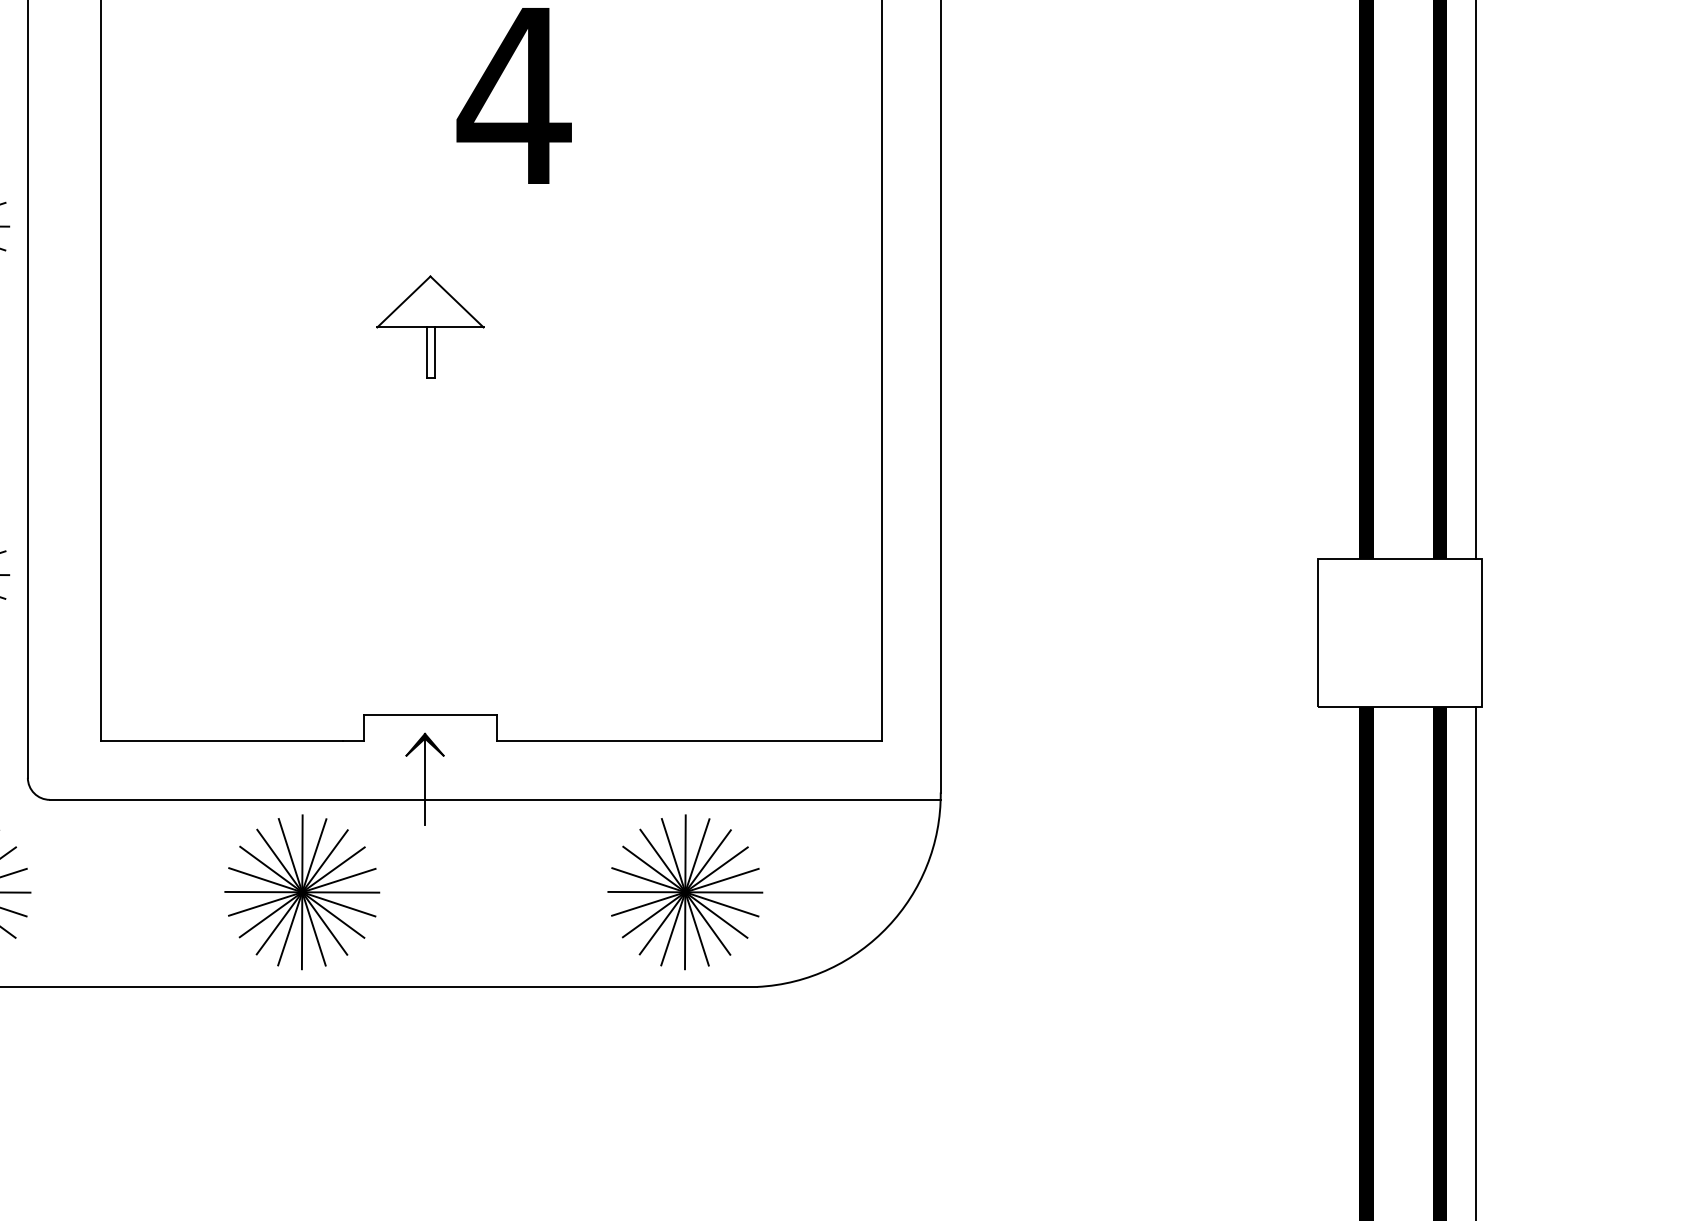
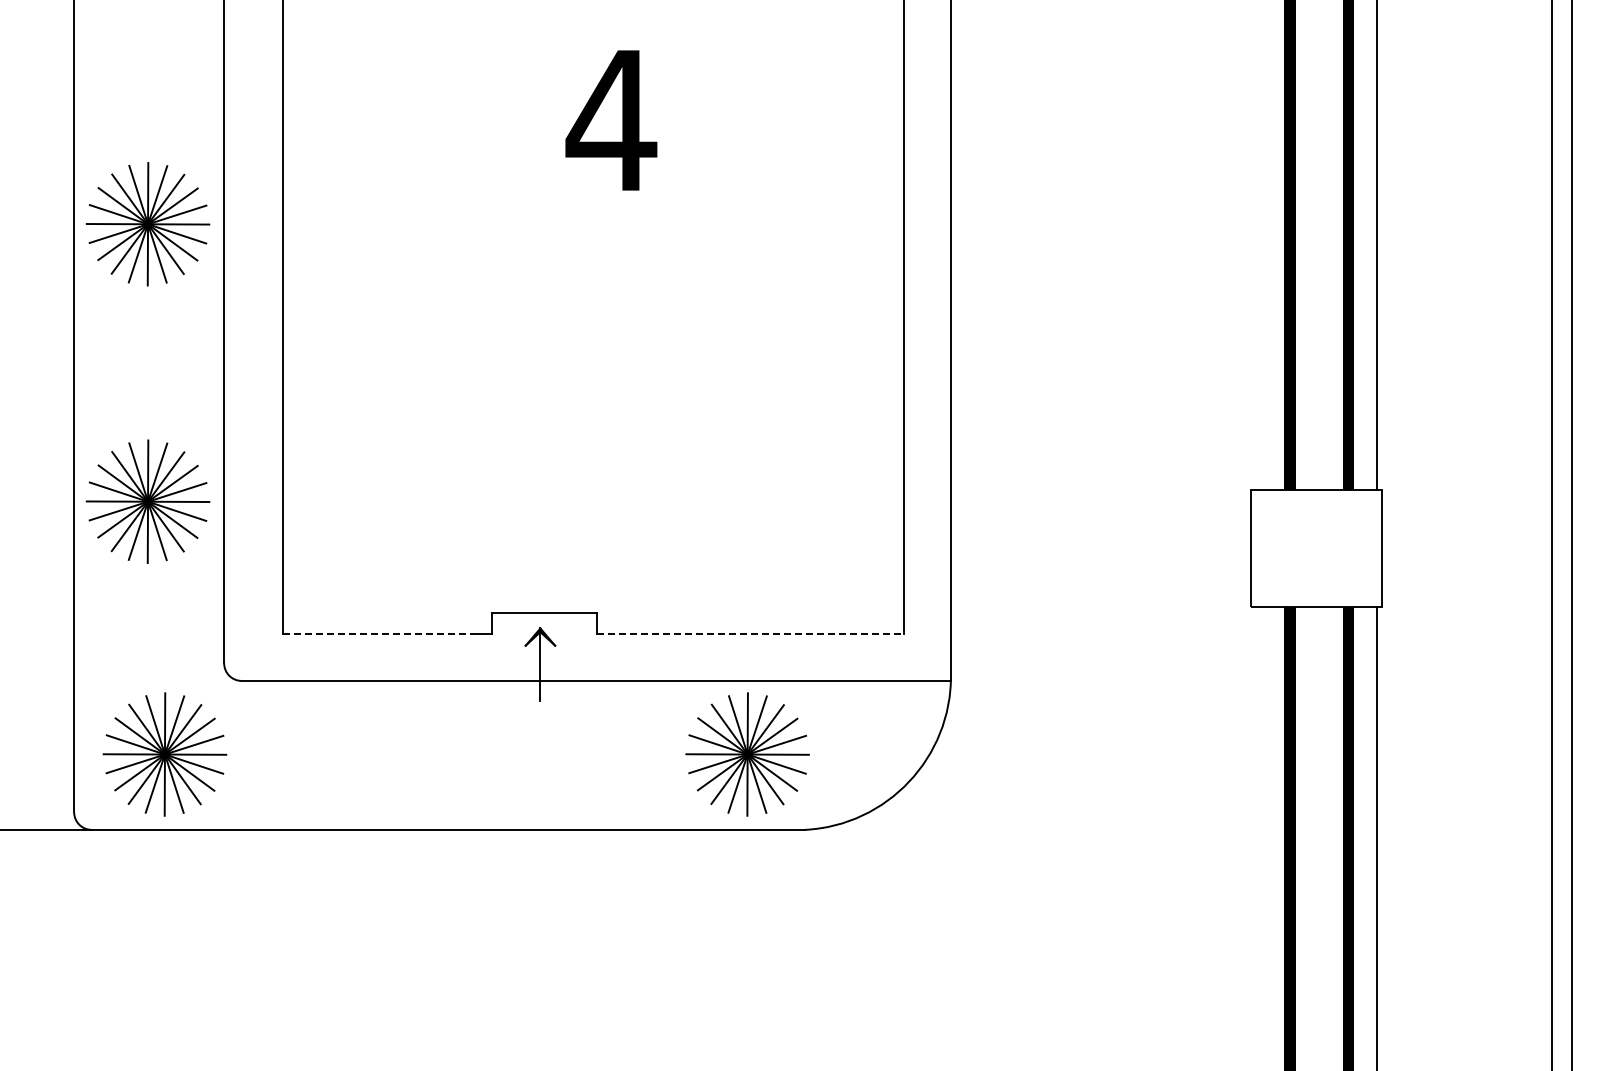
part: (430, 327) -> (544, 304), removed
line: (222, 741) -> (379, 634), solid -> dashed
line: (690, 741) -> (751, 634), solid -> dashed
part: (302, 892) -> (442, 754), removed

